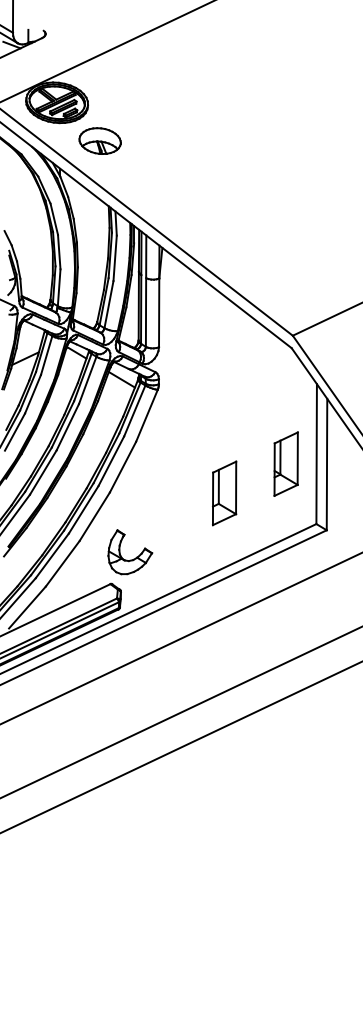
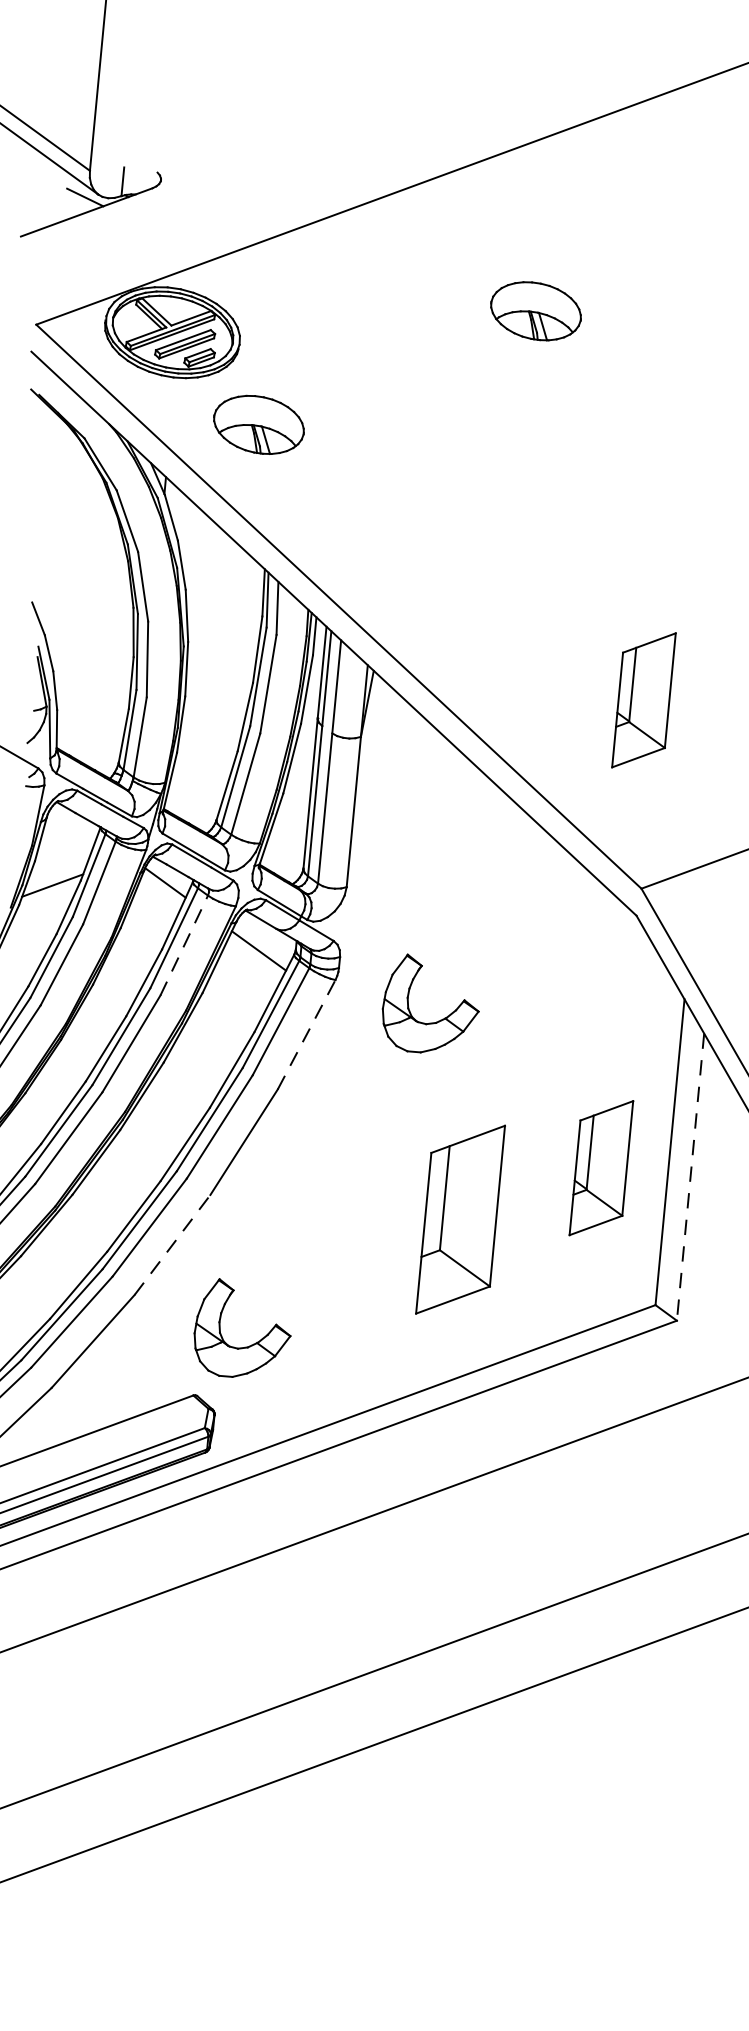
part: (220, 77) -> (534, 309), added
part: (285, 249) -> (642, 698), added
line: (87, 379) -> (183, 943), solid -> dashed
part: (205, 403) -> (437, 1019), added
line: (147, 415) -> (307, 1034), solid -> dashed
line: (327, 464) -> (691, 1177), solid -> dashed
part: (224, 493) -> (460, 1220), size x1.4
line: (94, 516) -> (171, 1244), solid -> dashed

